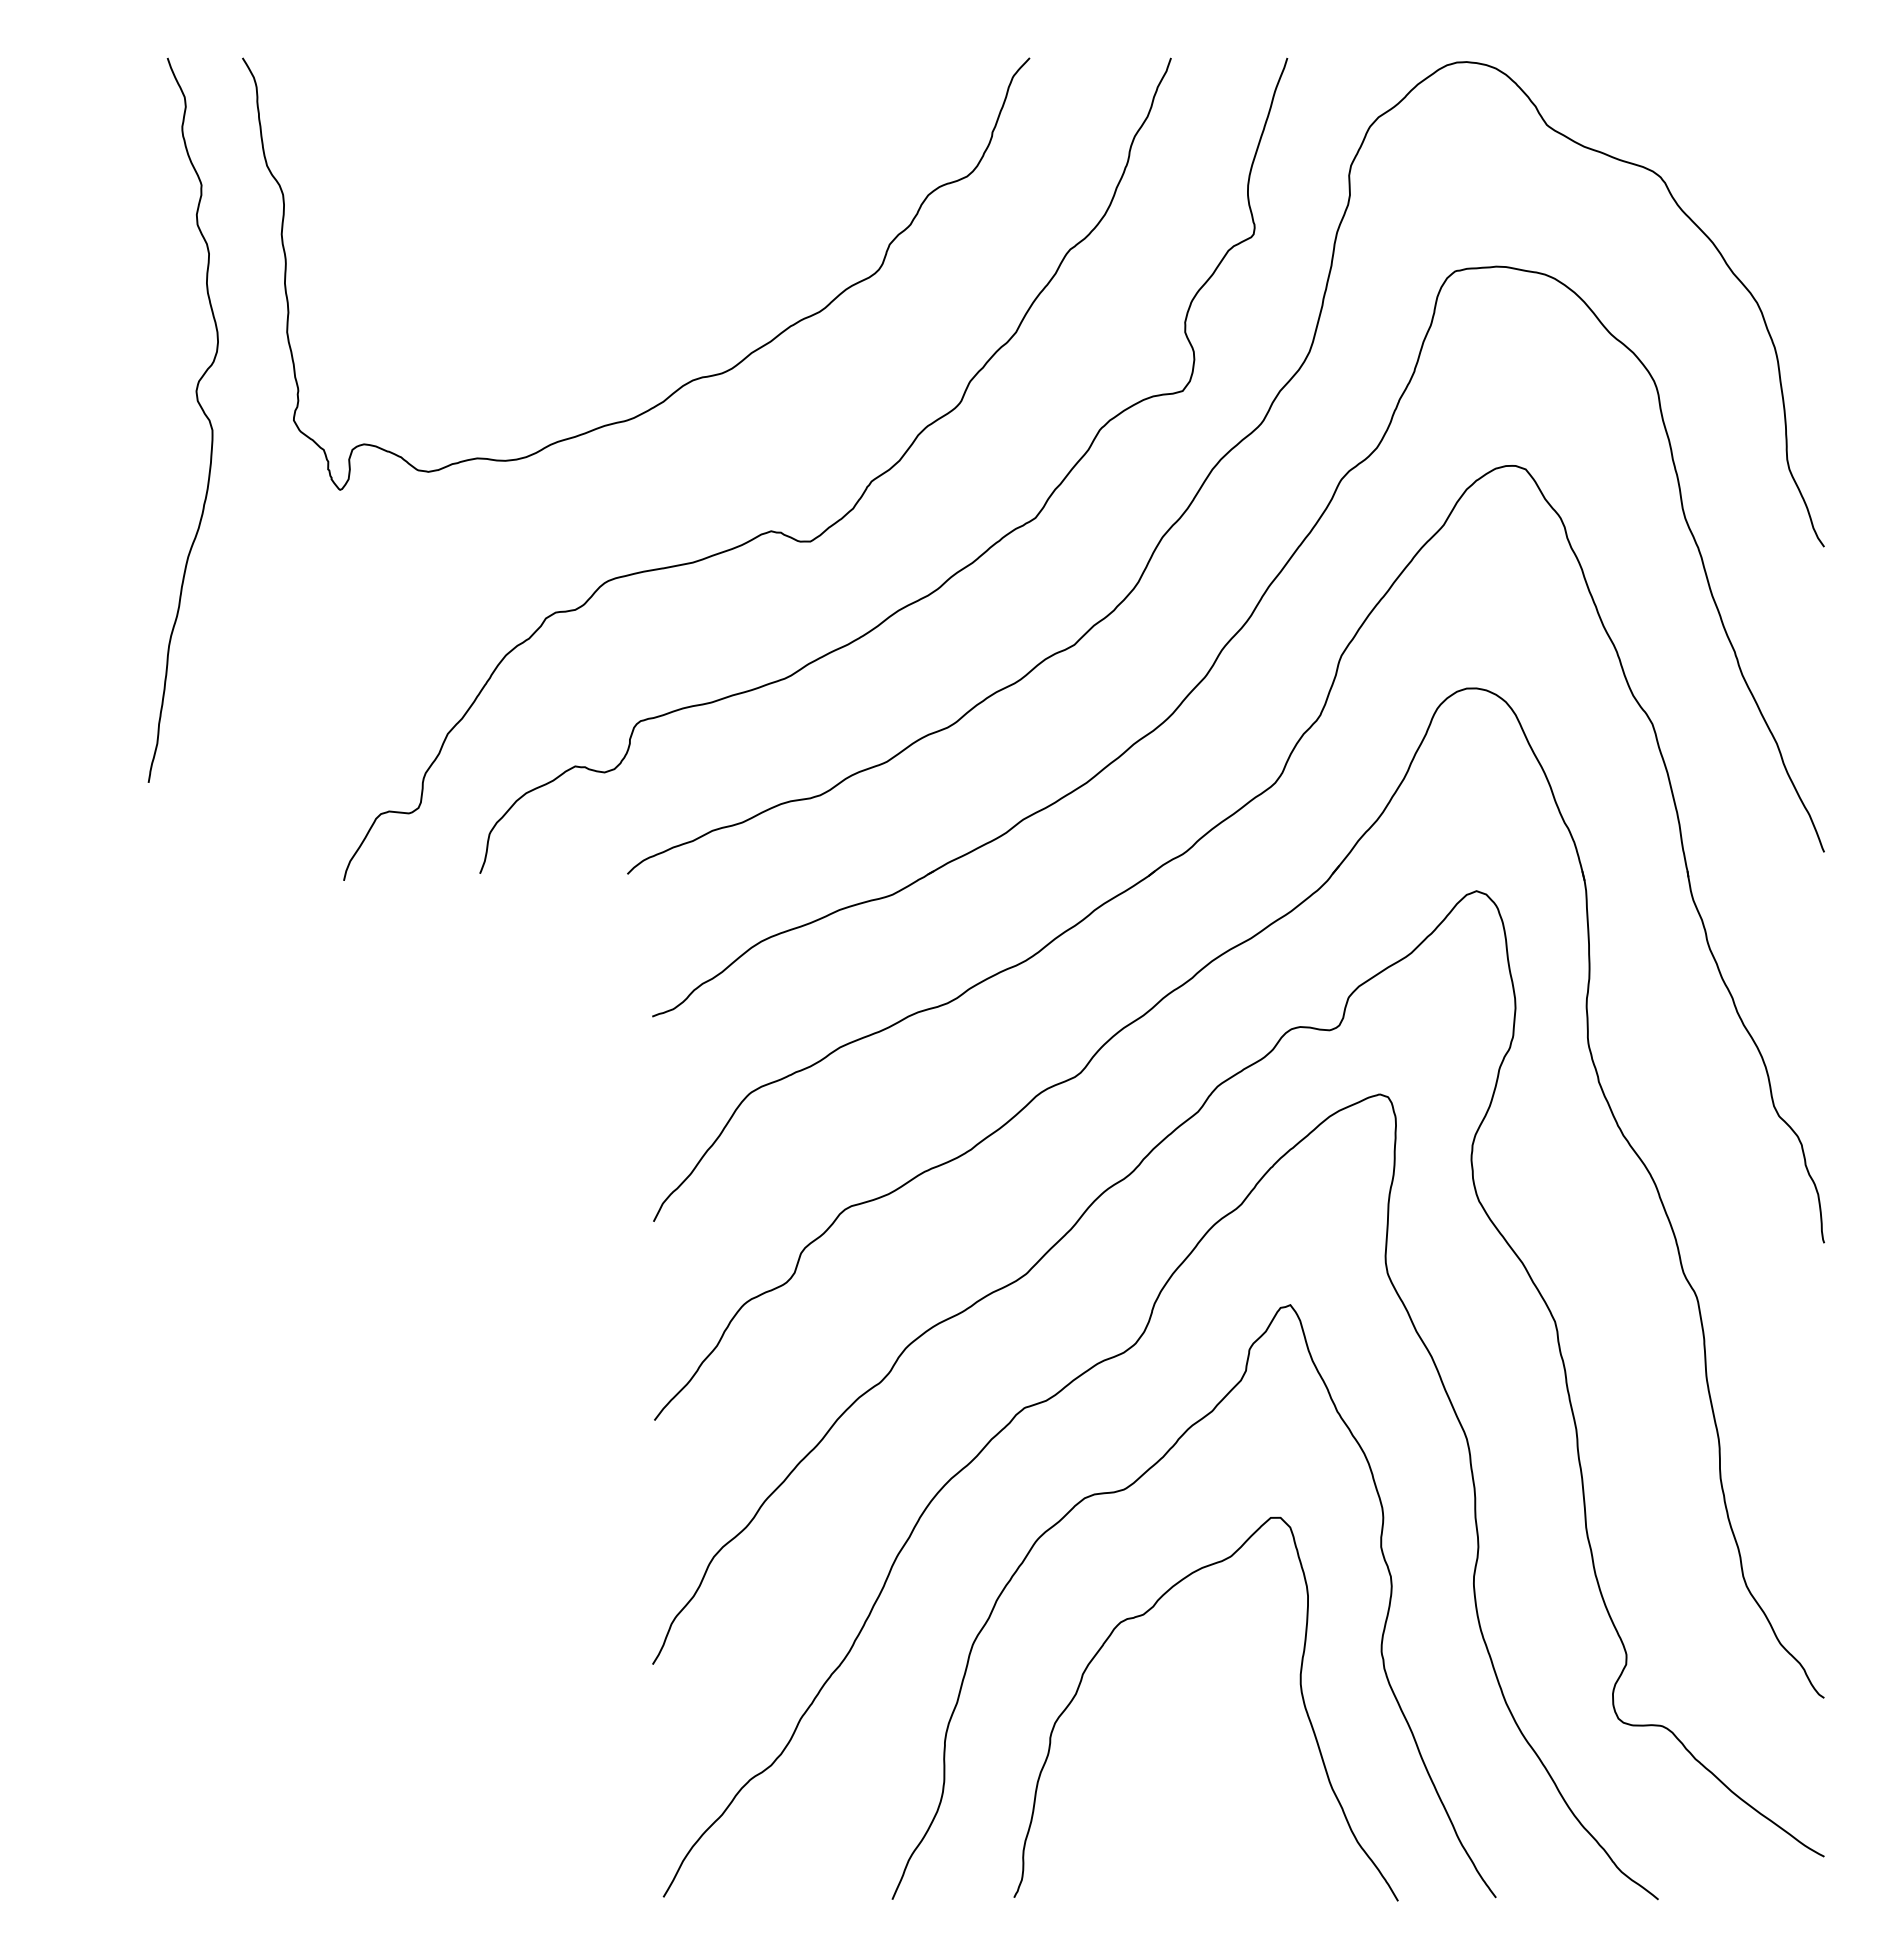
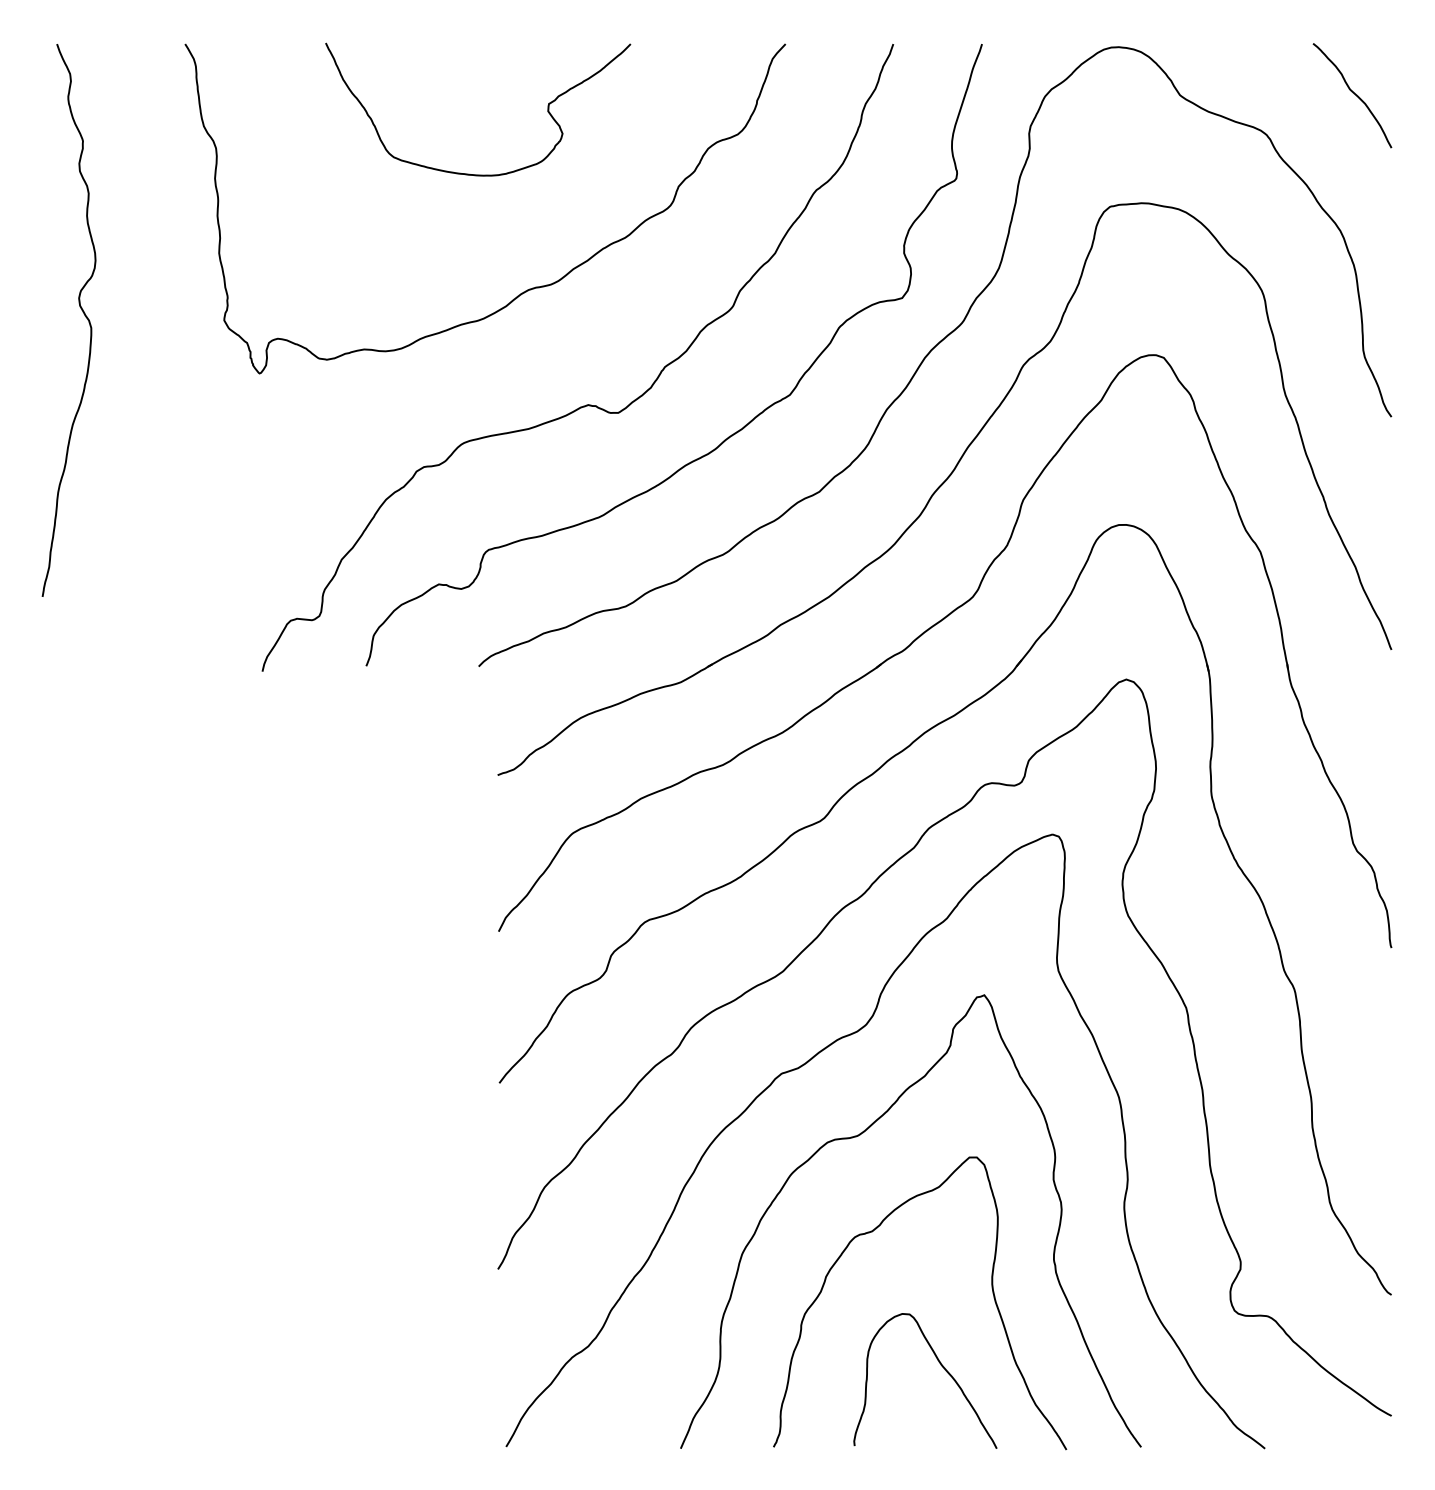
curve: (1774, 123) -> (1353, 94), added
curve: (620, 228) -> (473, 174), added
curve: (200, 408) -> (82, 311), moved
curve: (1233, 1790) -> (940, 1365), added

